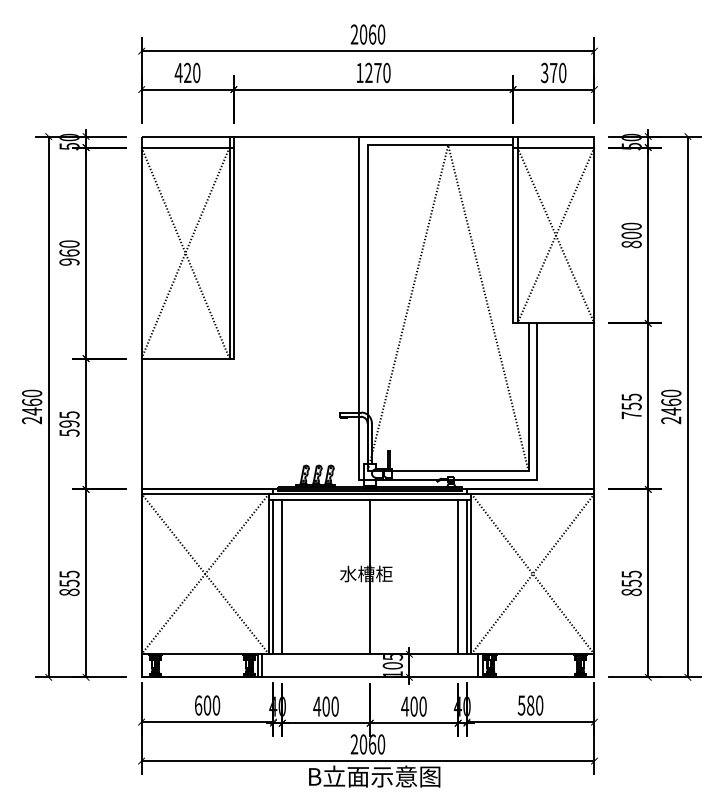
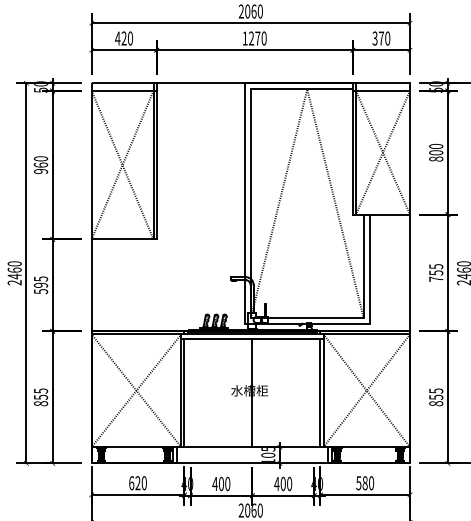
line: (282, 577) -> (190, 393), removed
line: (458, 577) -> (314, 393), removed
text: (207, 705) -> (138, 483), 600 -> 620

